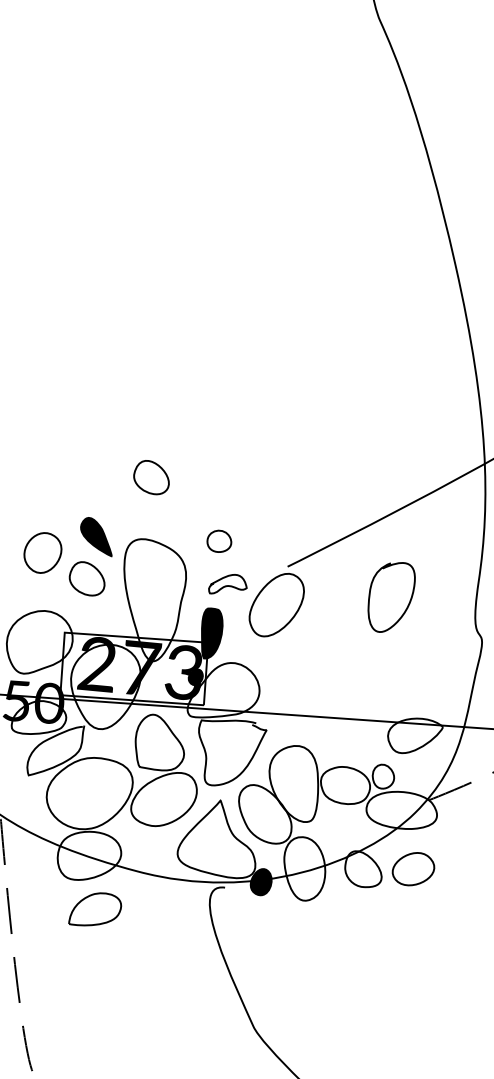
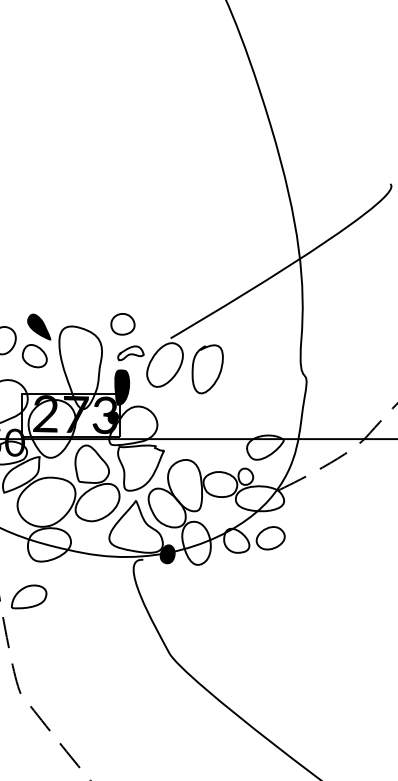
part: (151, 478) -> (73, 284), removed
part: (218, 541) -> (122, 324), size x1.43
curve: (406, 604) -> (218, 373), moved
part: (96, 909) -> (29, 596), moved

